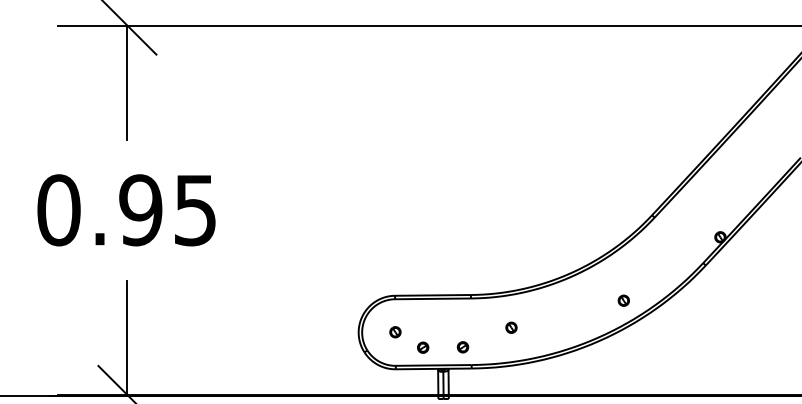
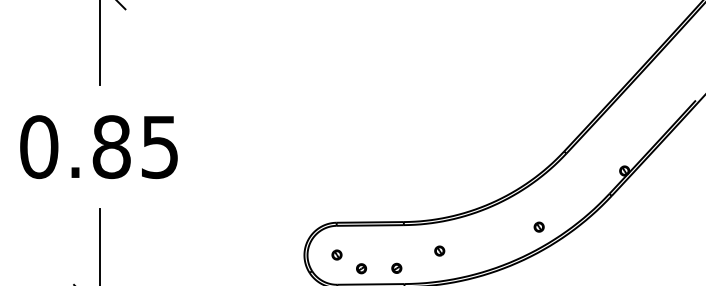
text: (140, 210) -> (111, 147), 0.95 -> 0.85

